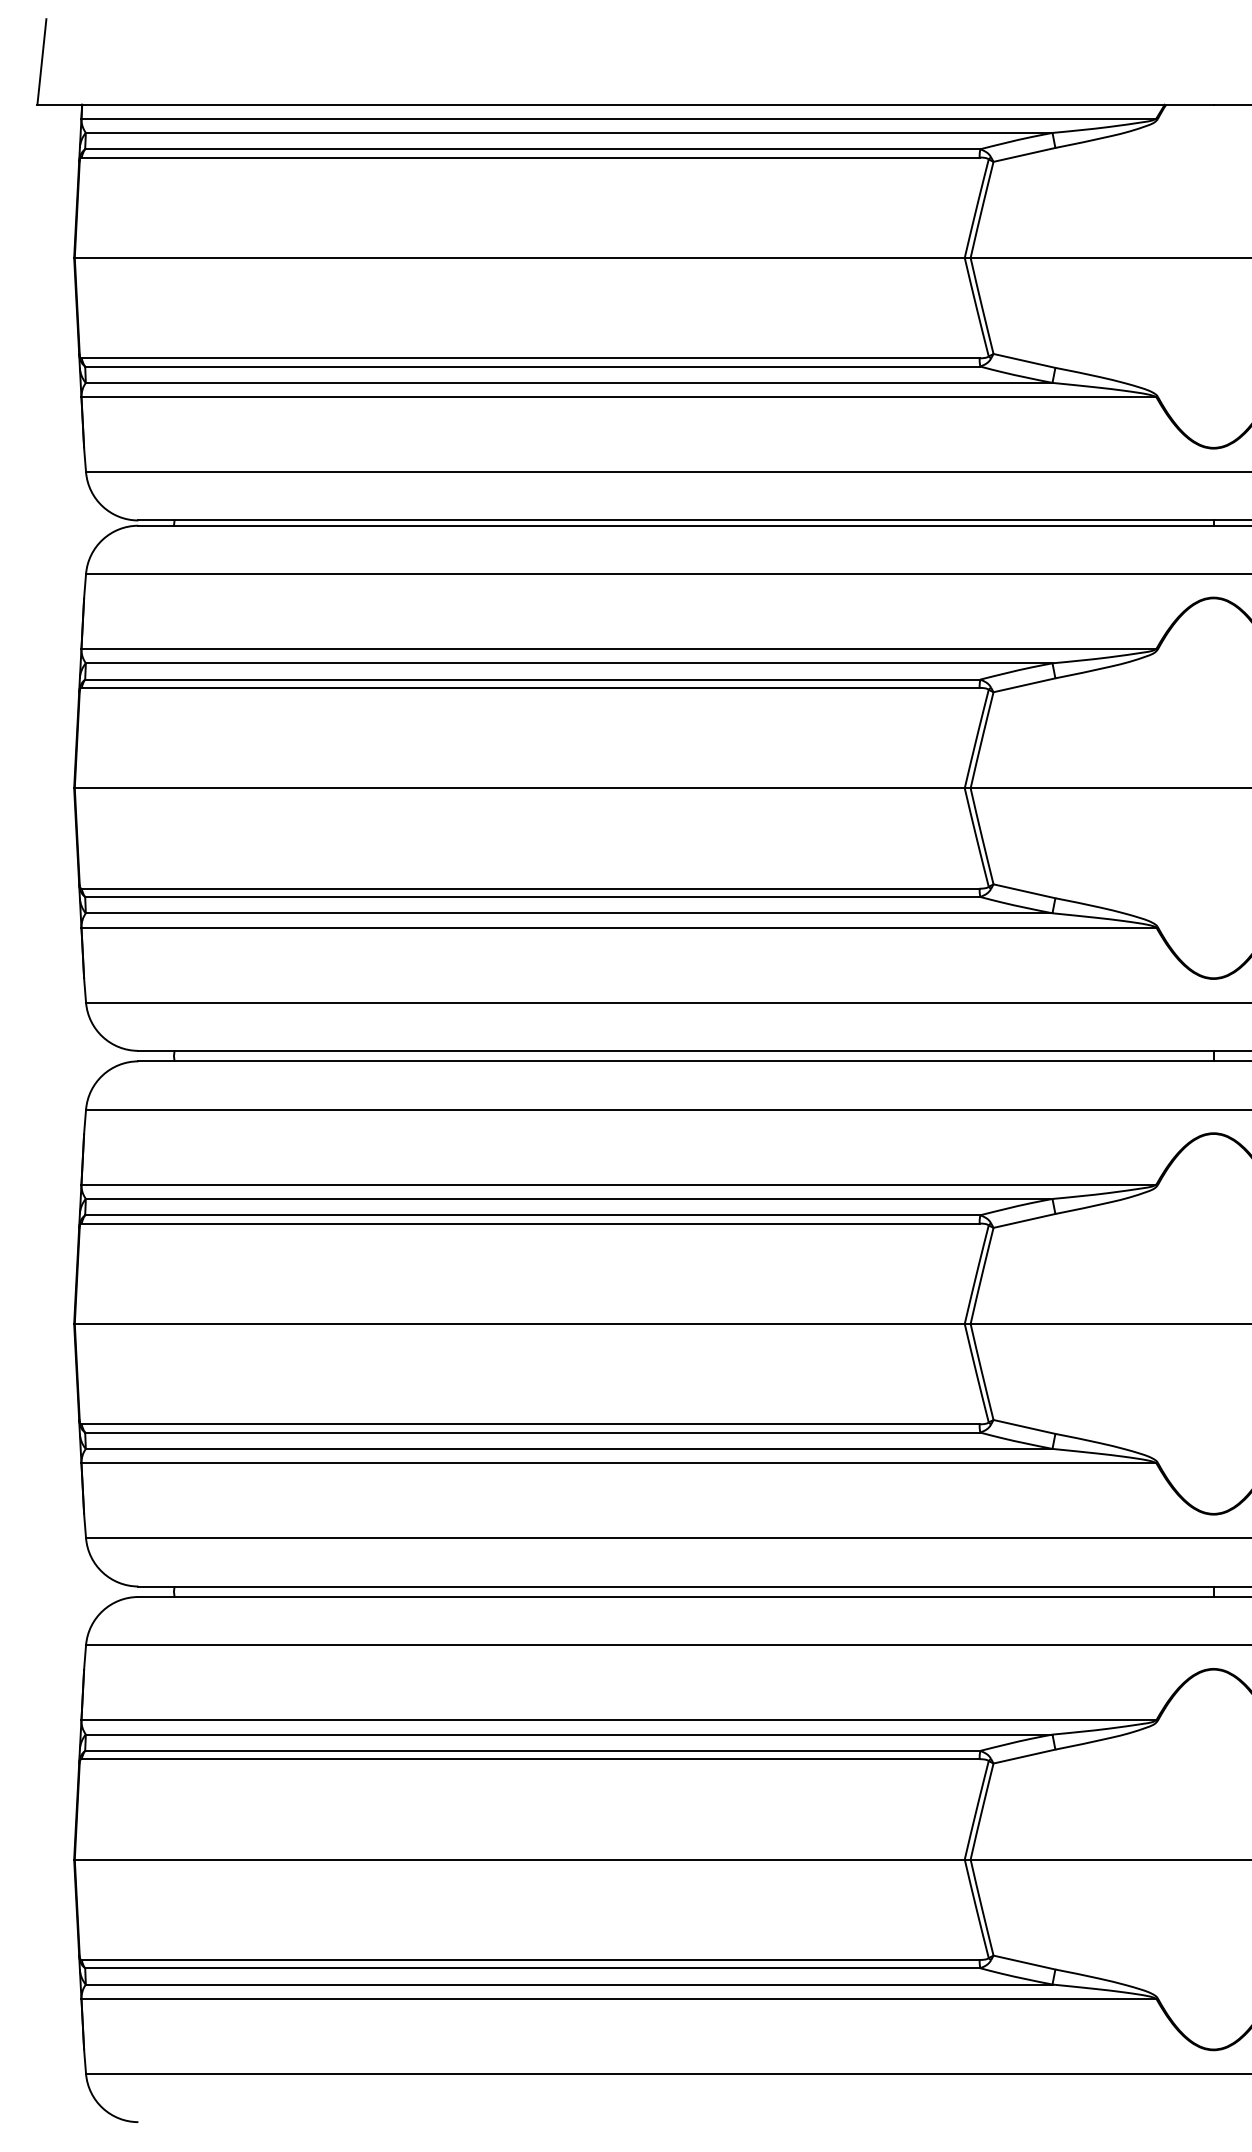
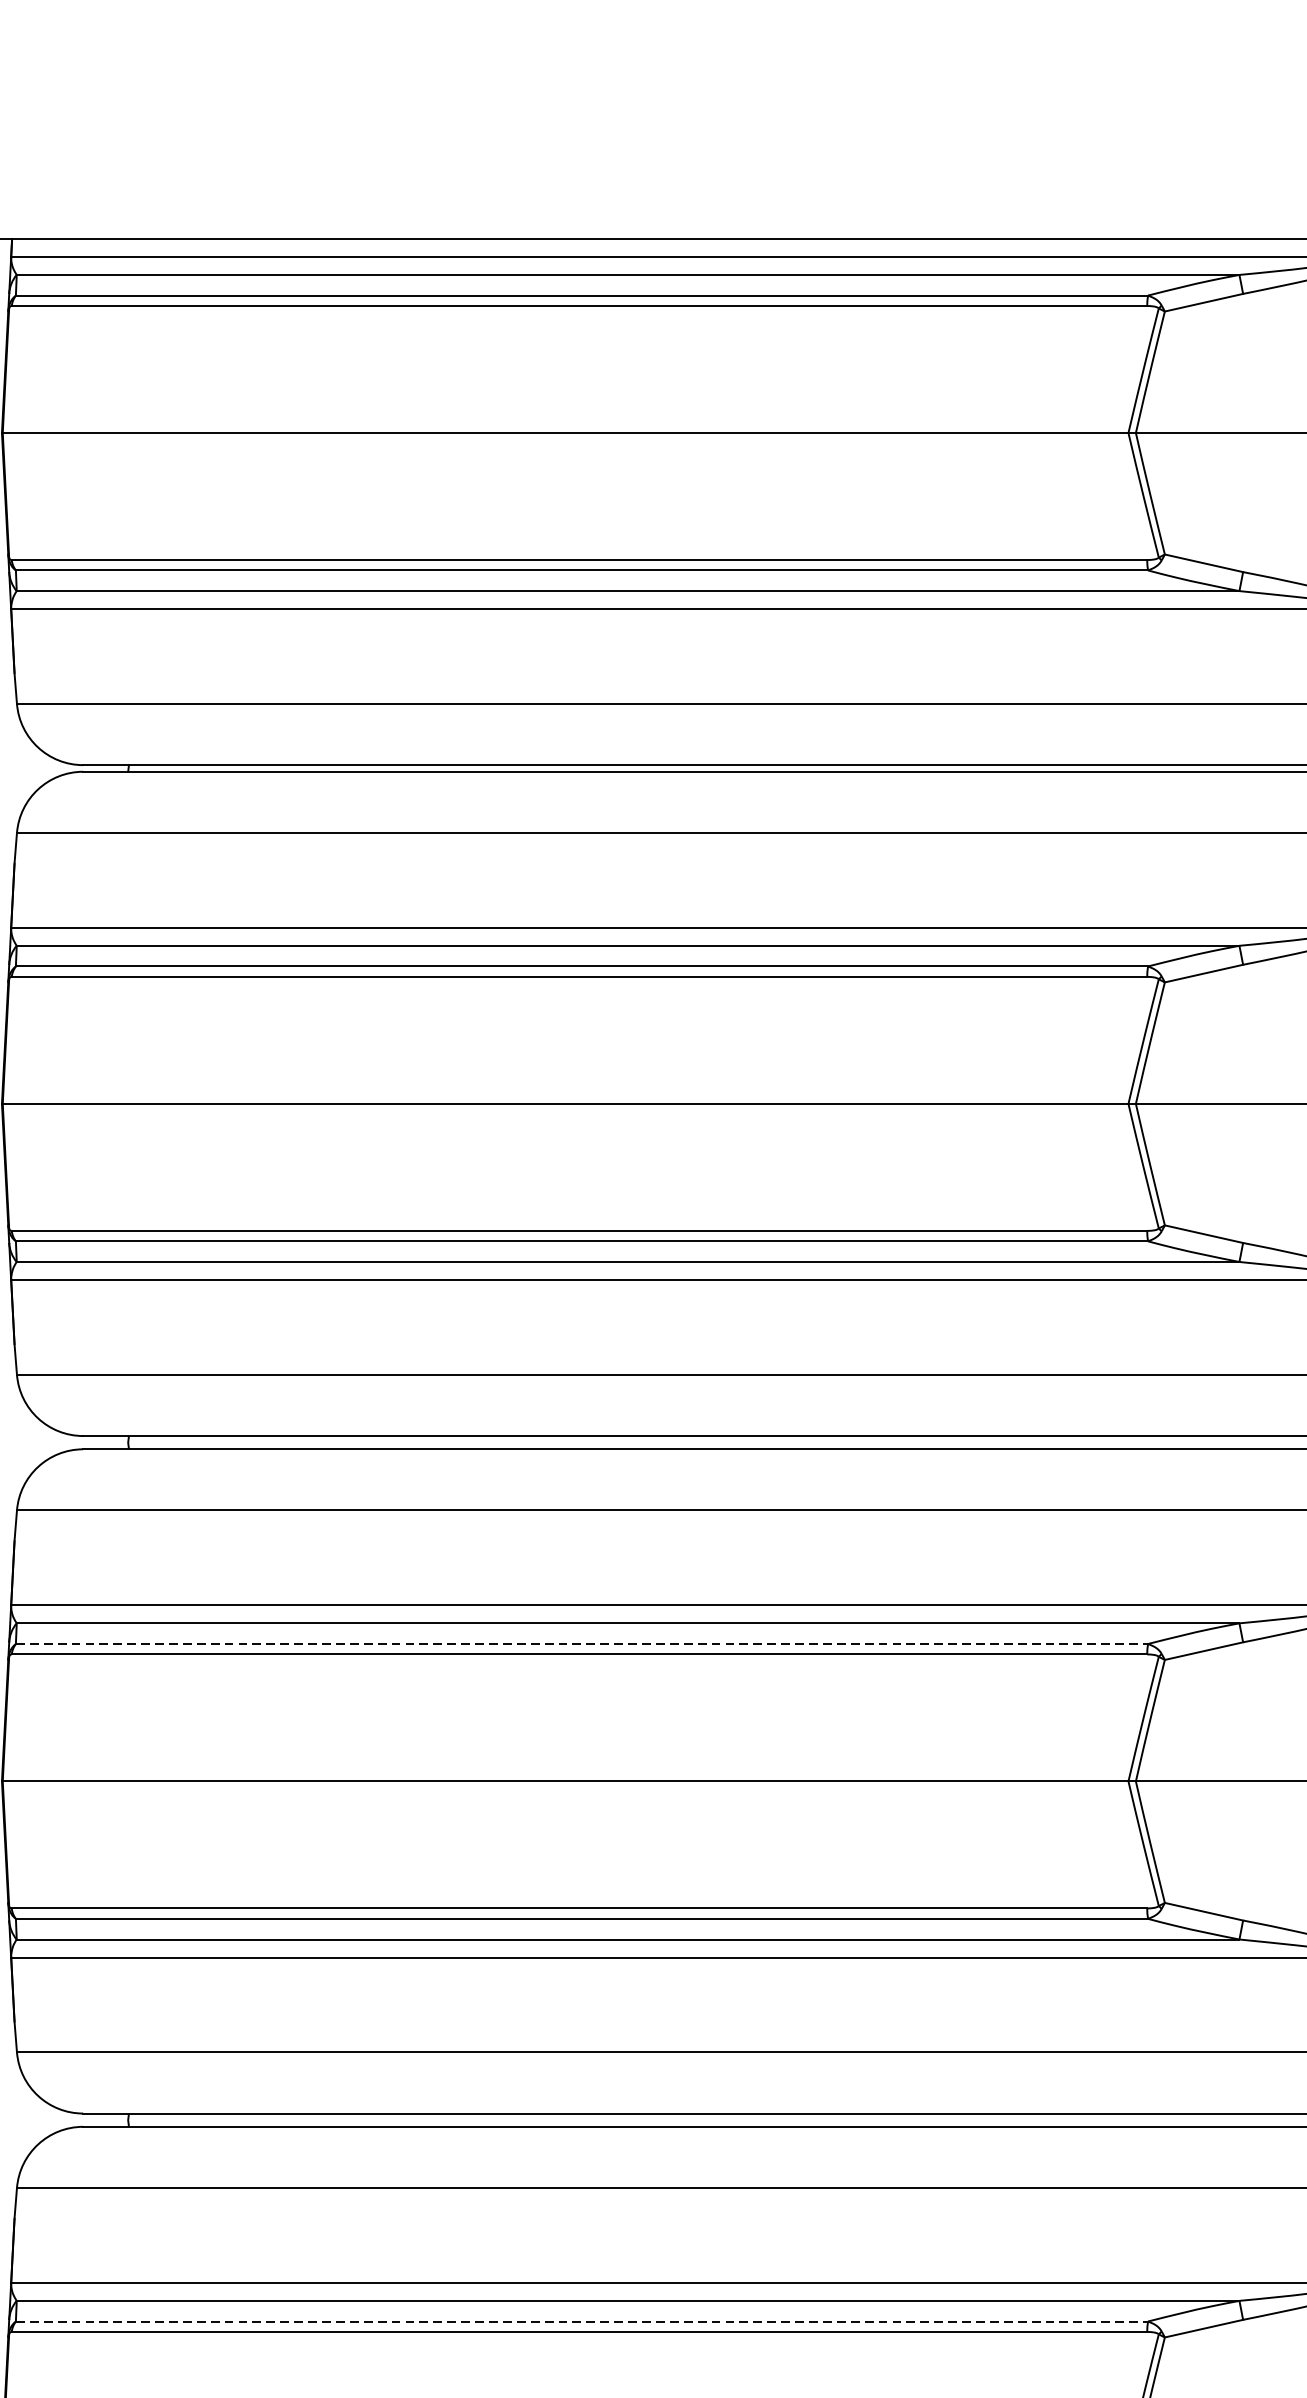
line: (532, 1215) -> (581, 1644), solid -> dashed
line: (532, 1750) -> (581, 2320), solid -> dashed

